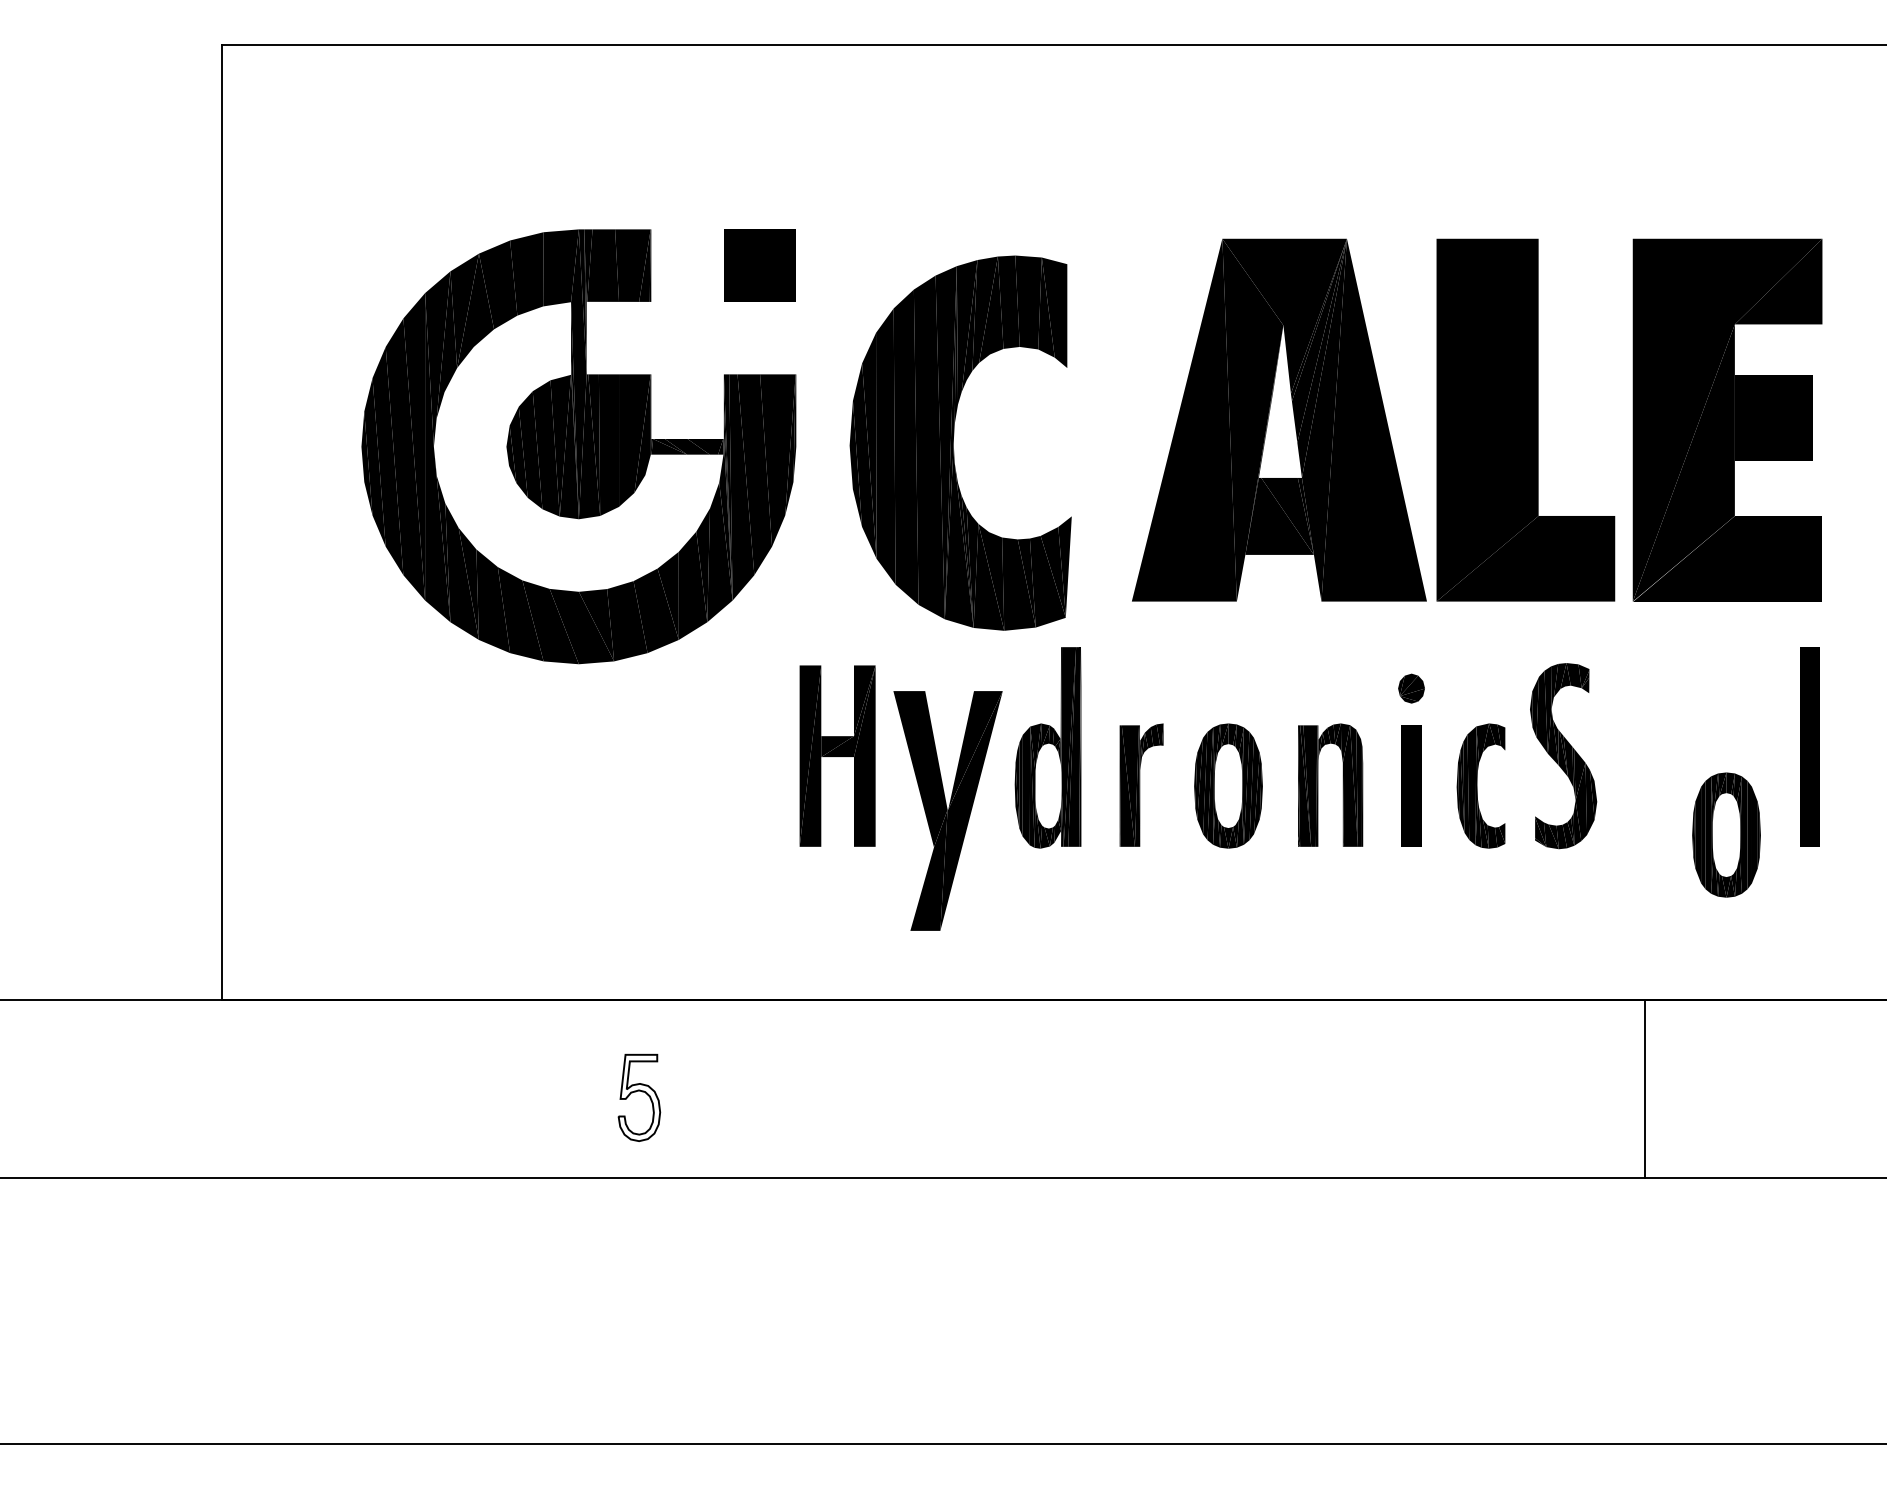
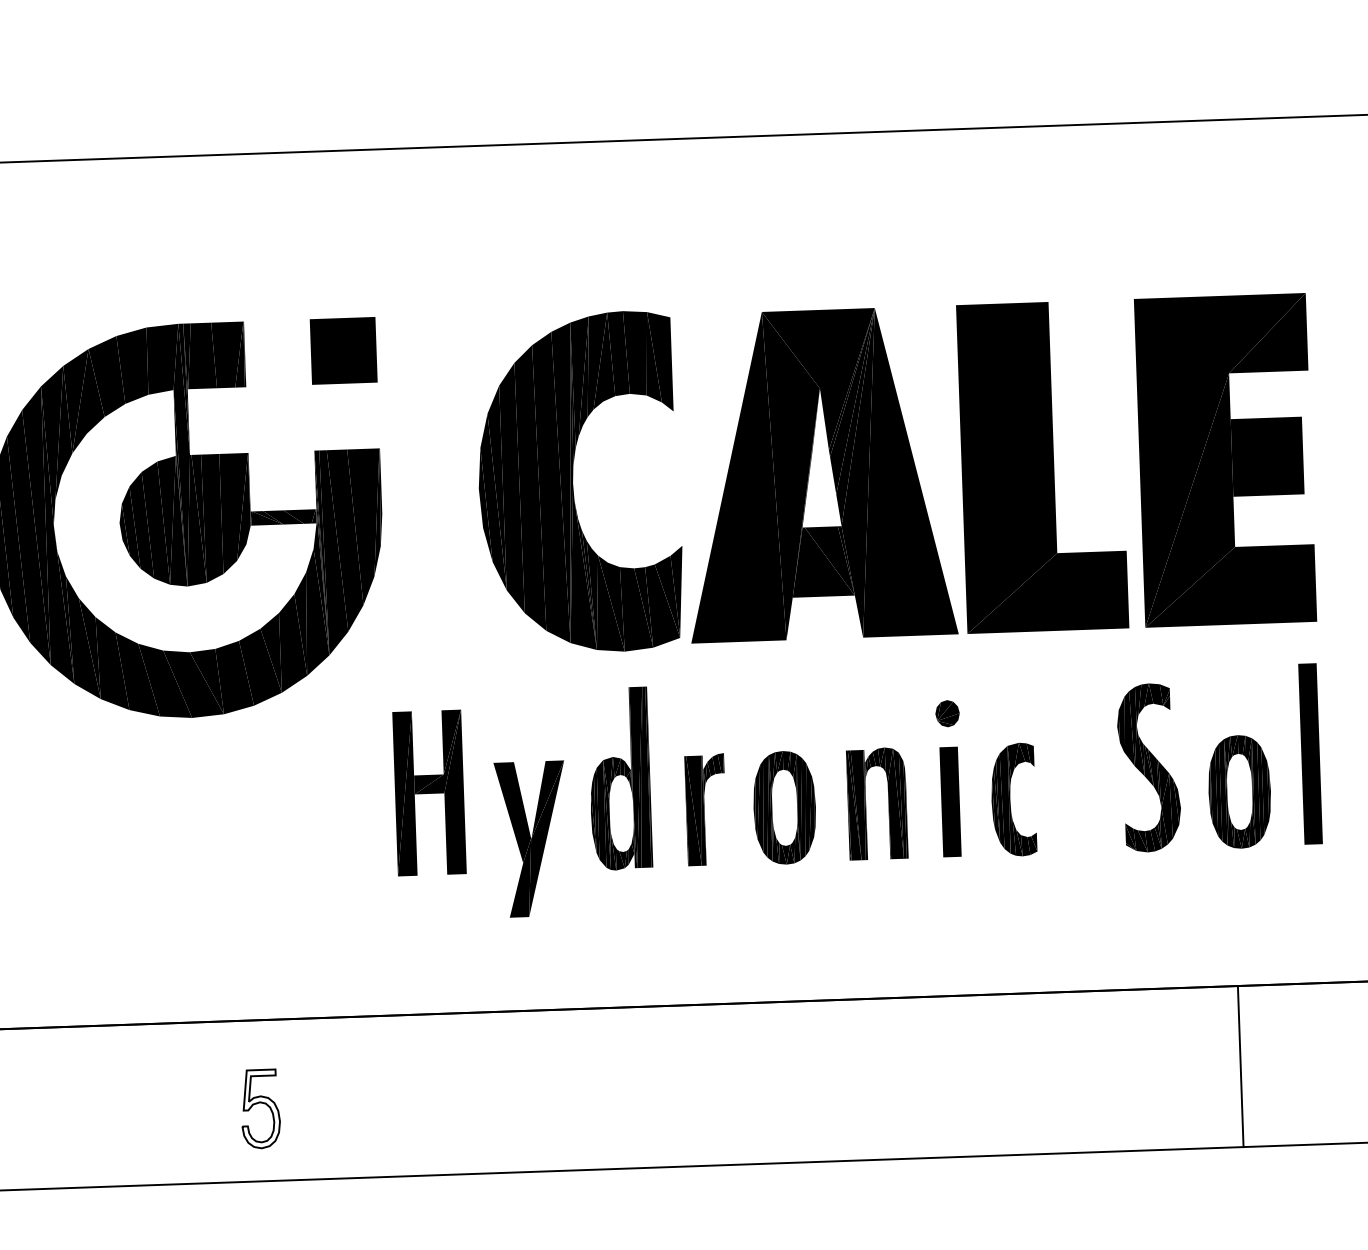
part: (953, 442) -> (572, 482), moved
part: (1563, 756) -> (1149, 768), moved
part: (948, 810) -> (531, 838), size x0.71
part: (1726, 834) -> (1239, 791), moved
line: (1645, 1088) -> (1241, 1066), moved

